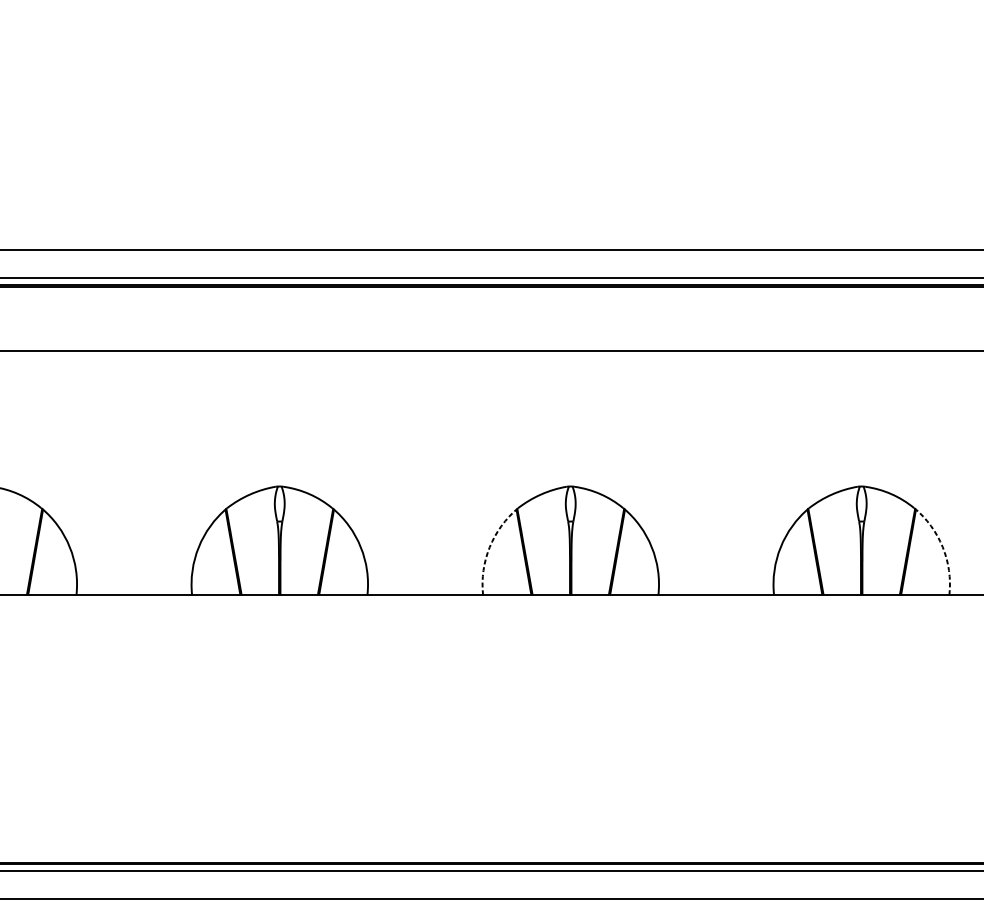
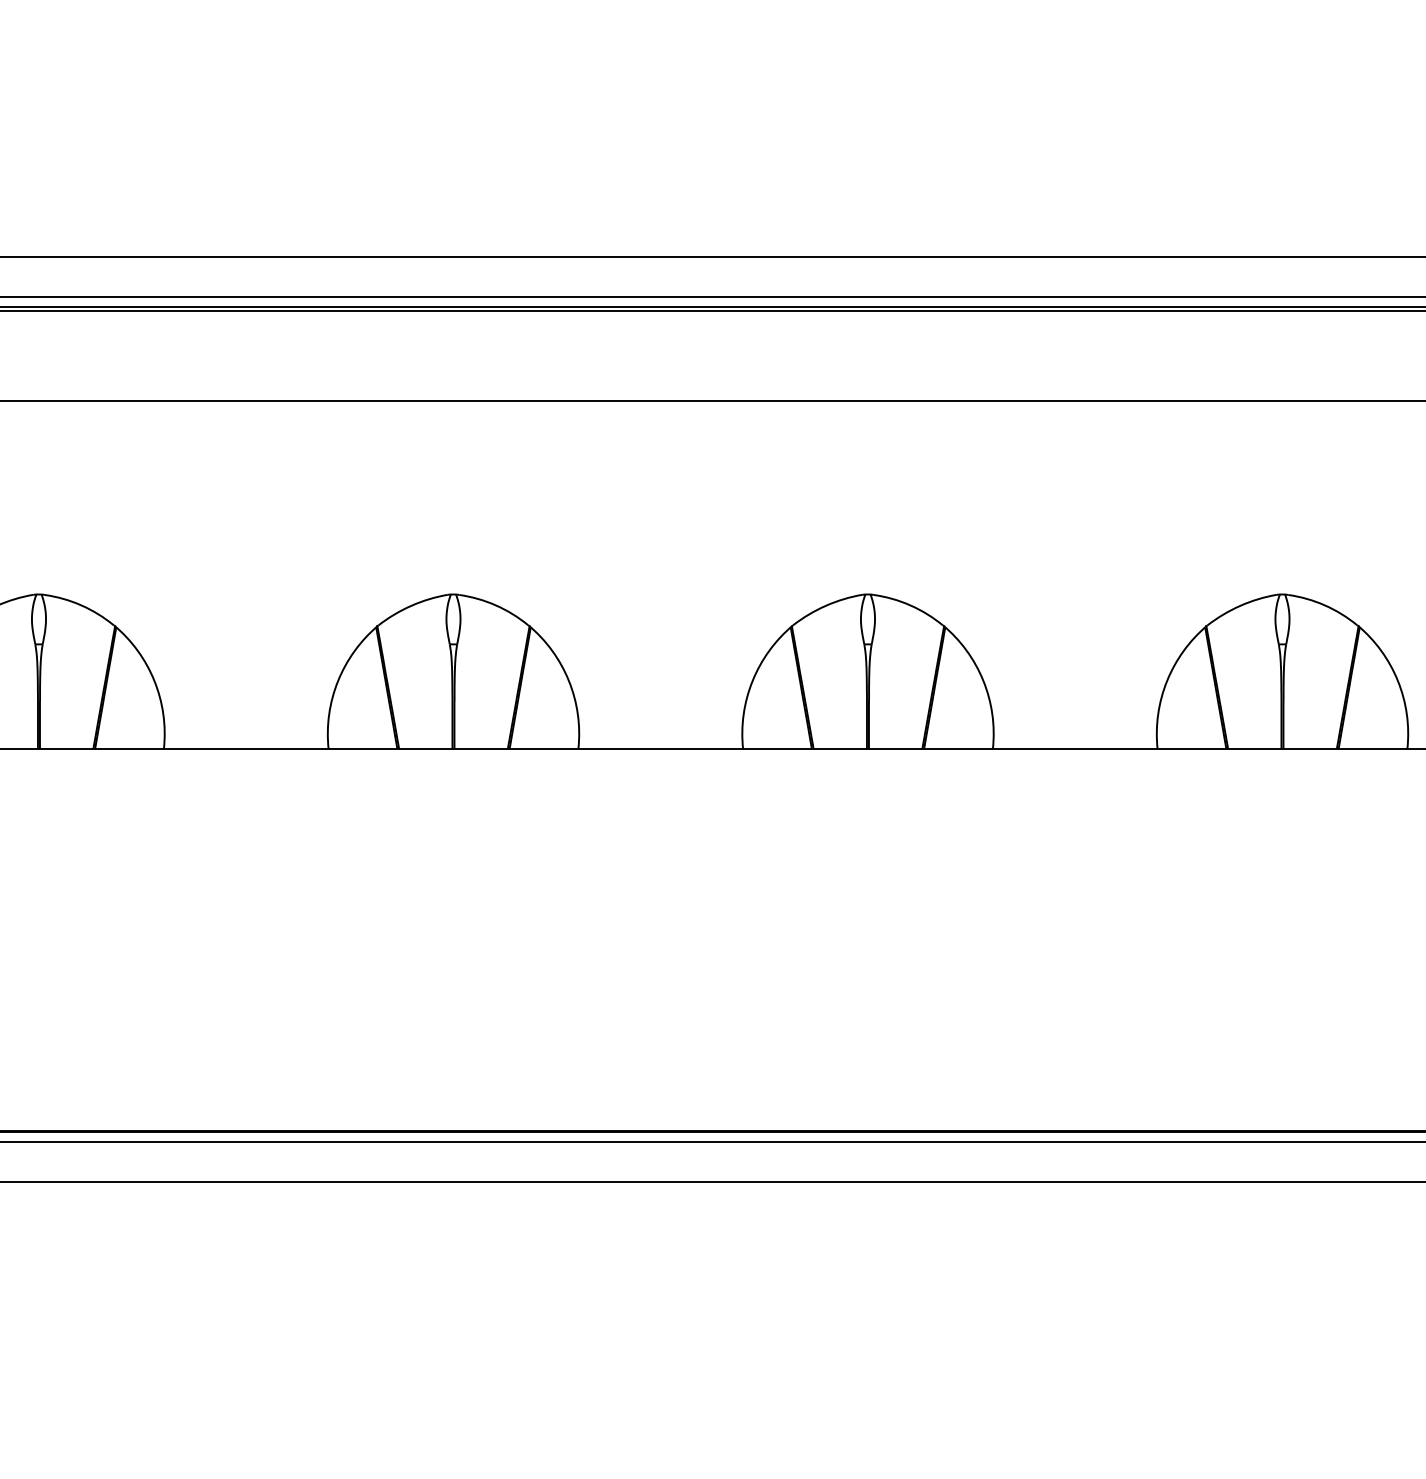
arc: (942, 546) -> (1397, 680), dashed -> solid
arc: (489, 547) -> (752, 681), dashed -> solid

